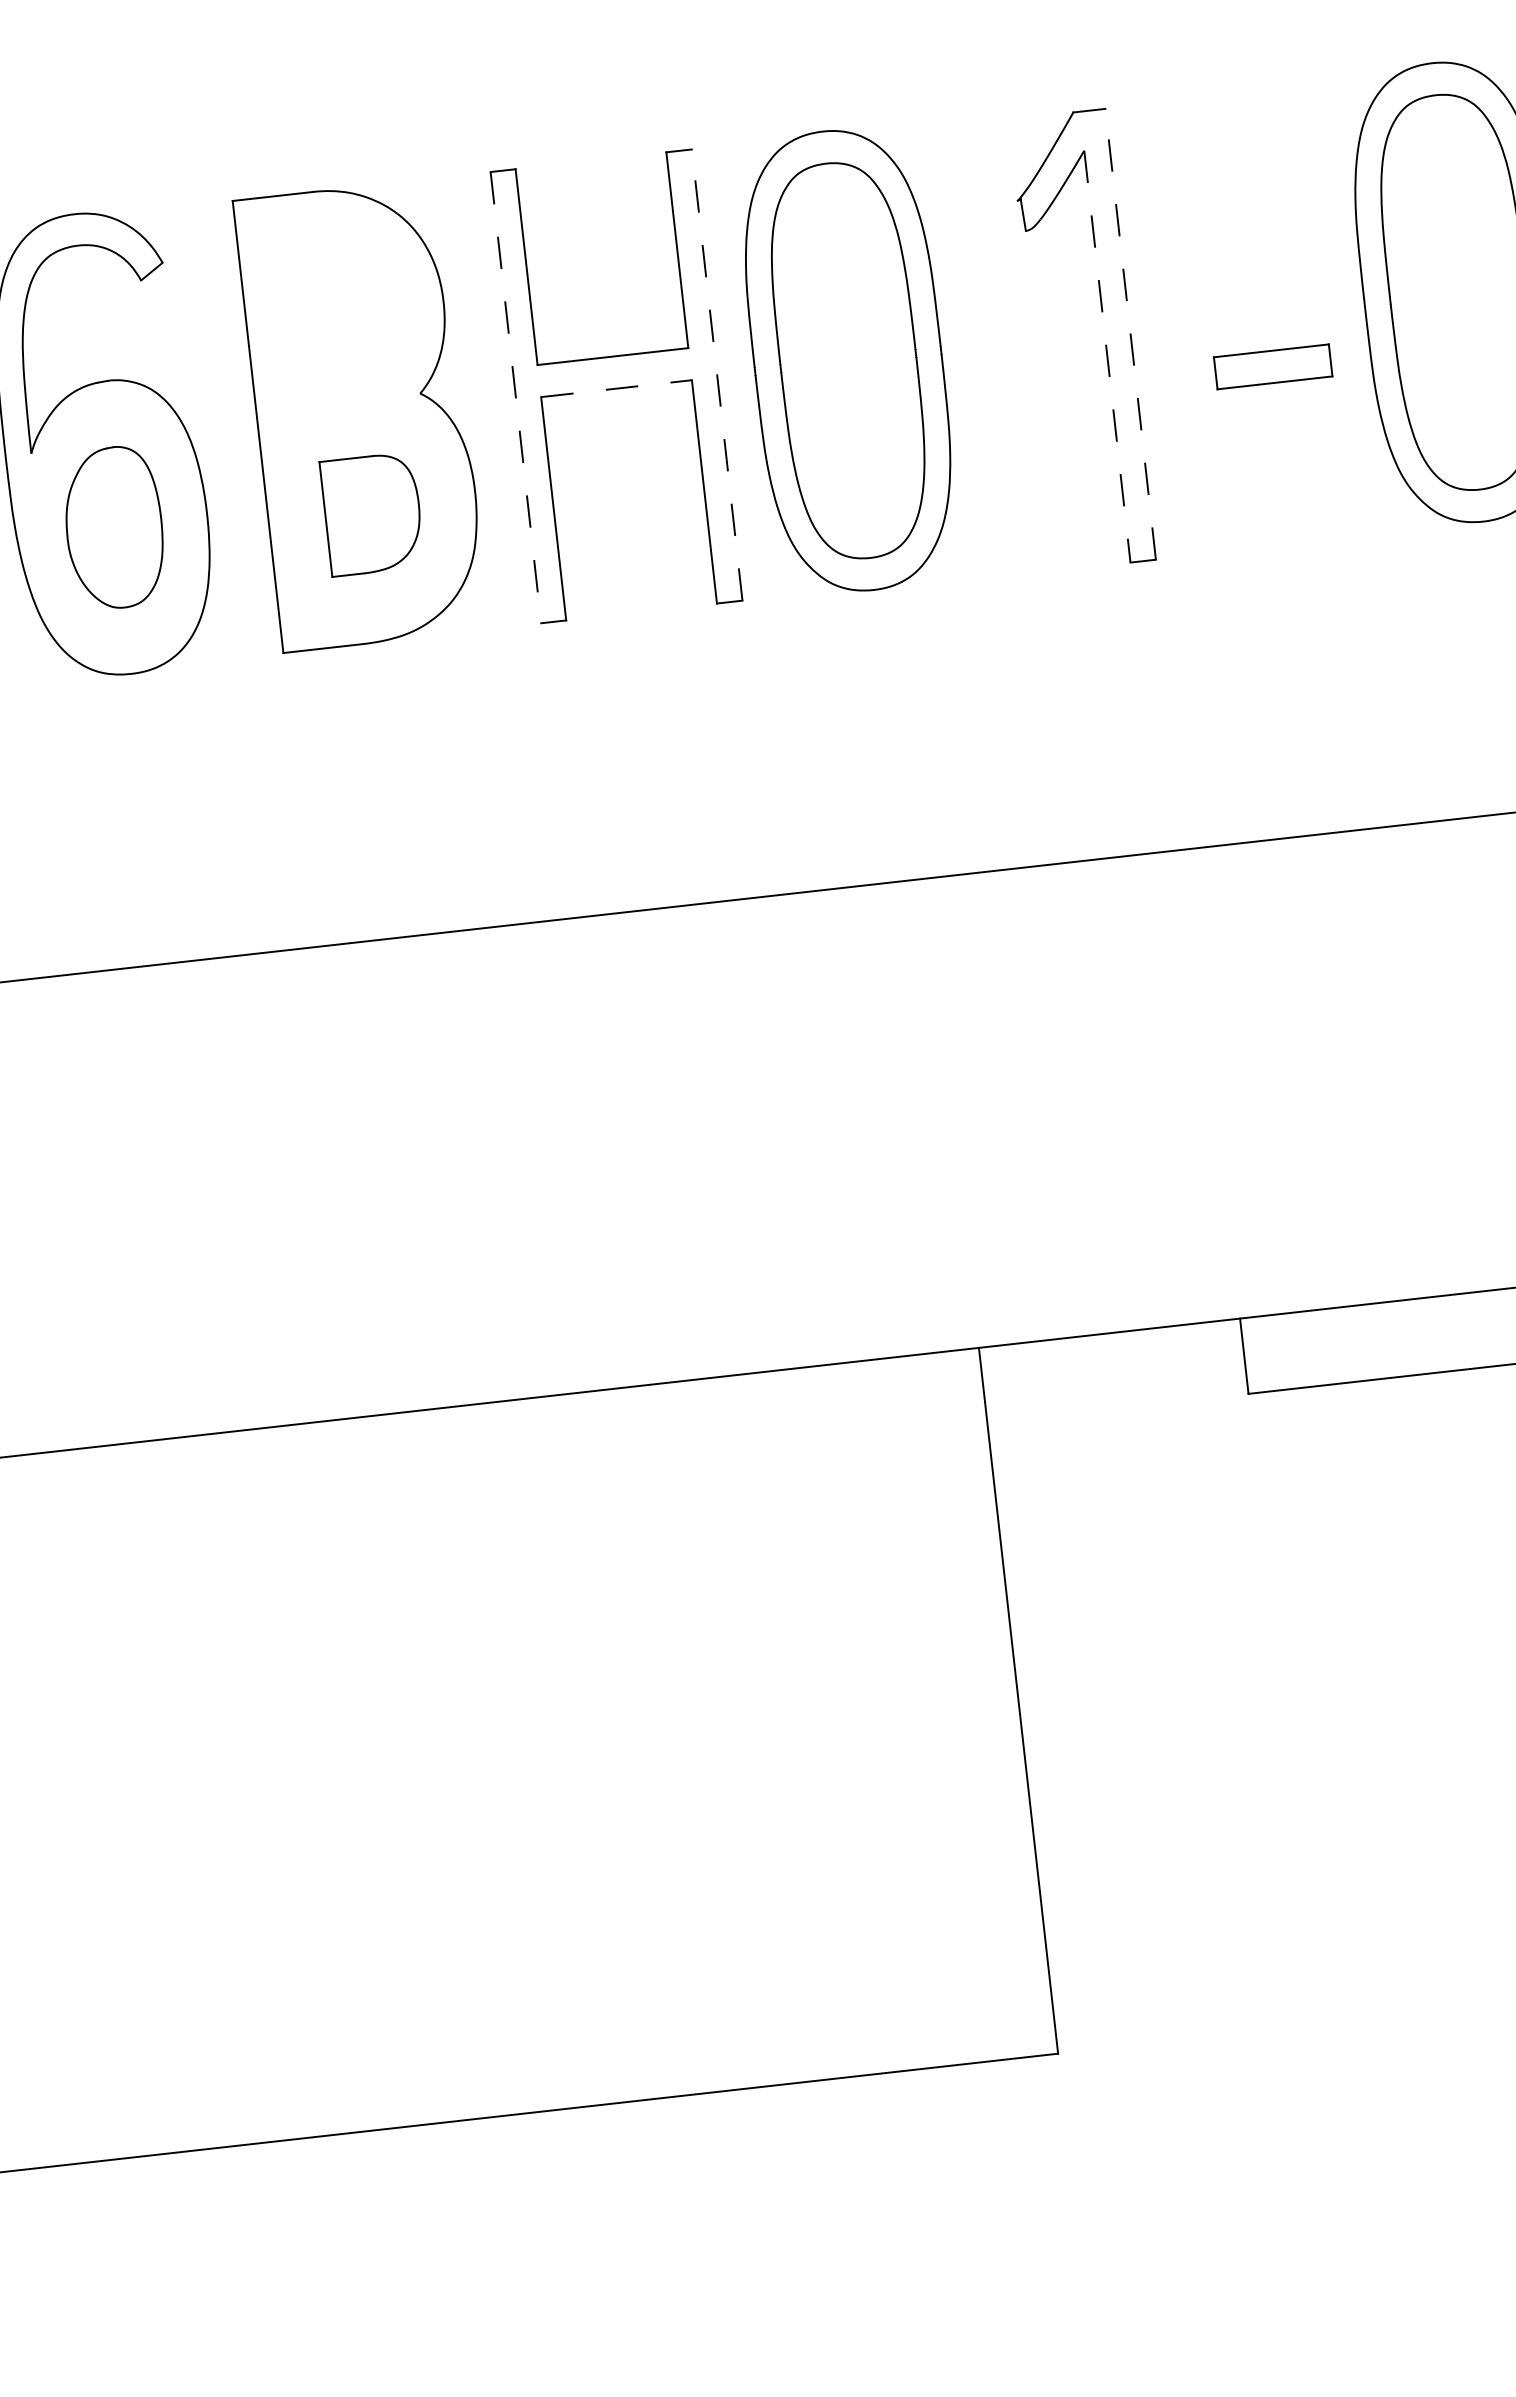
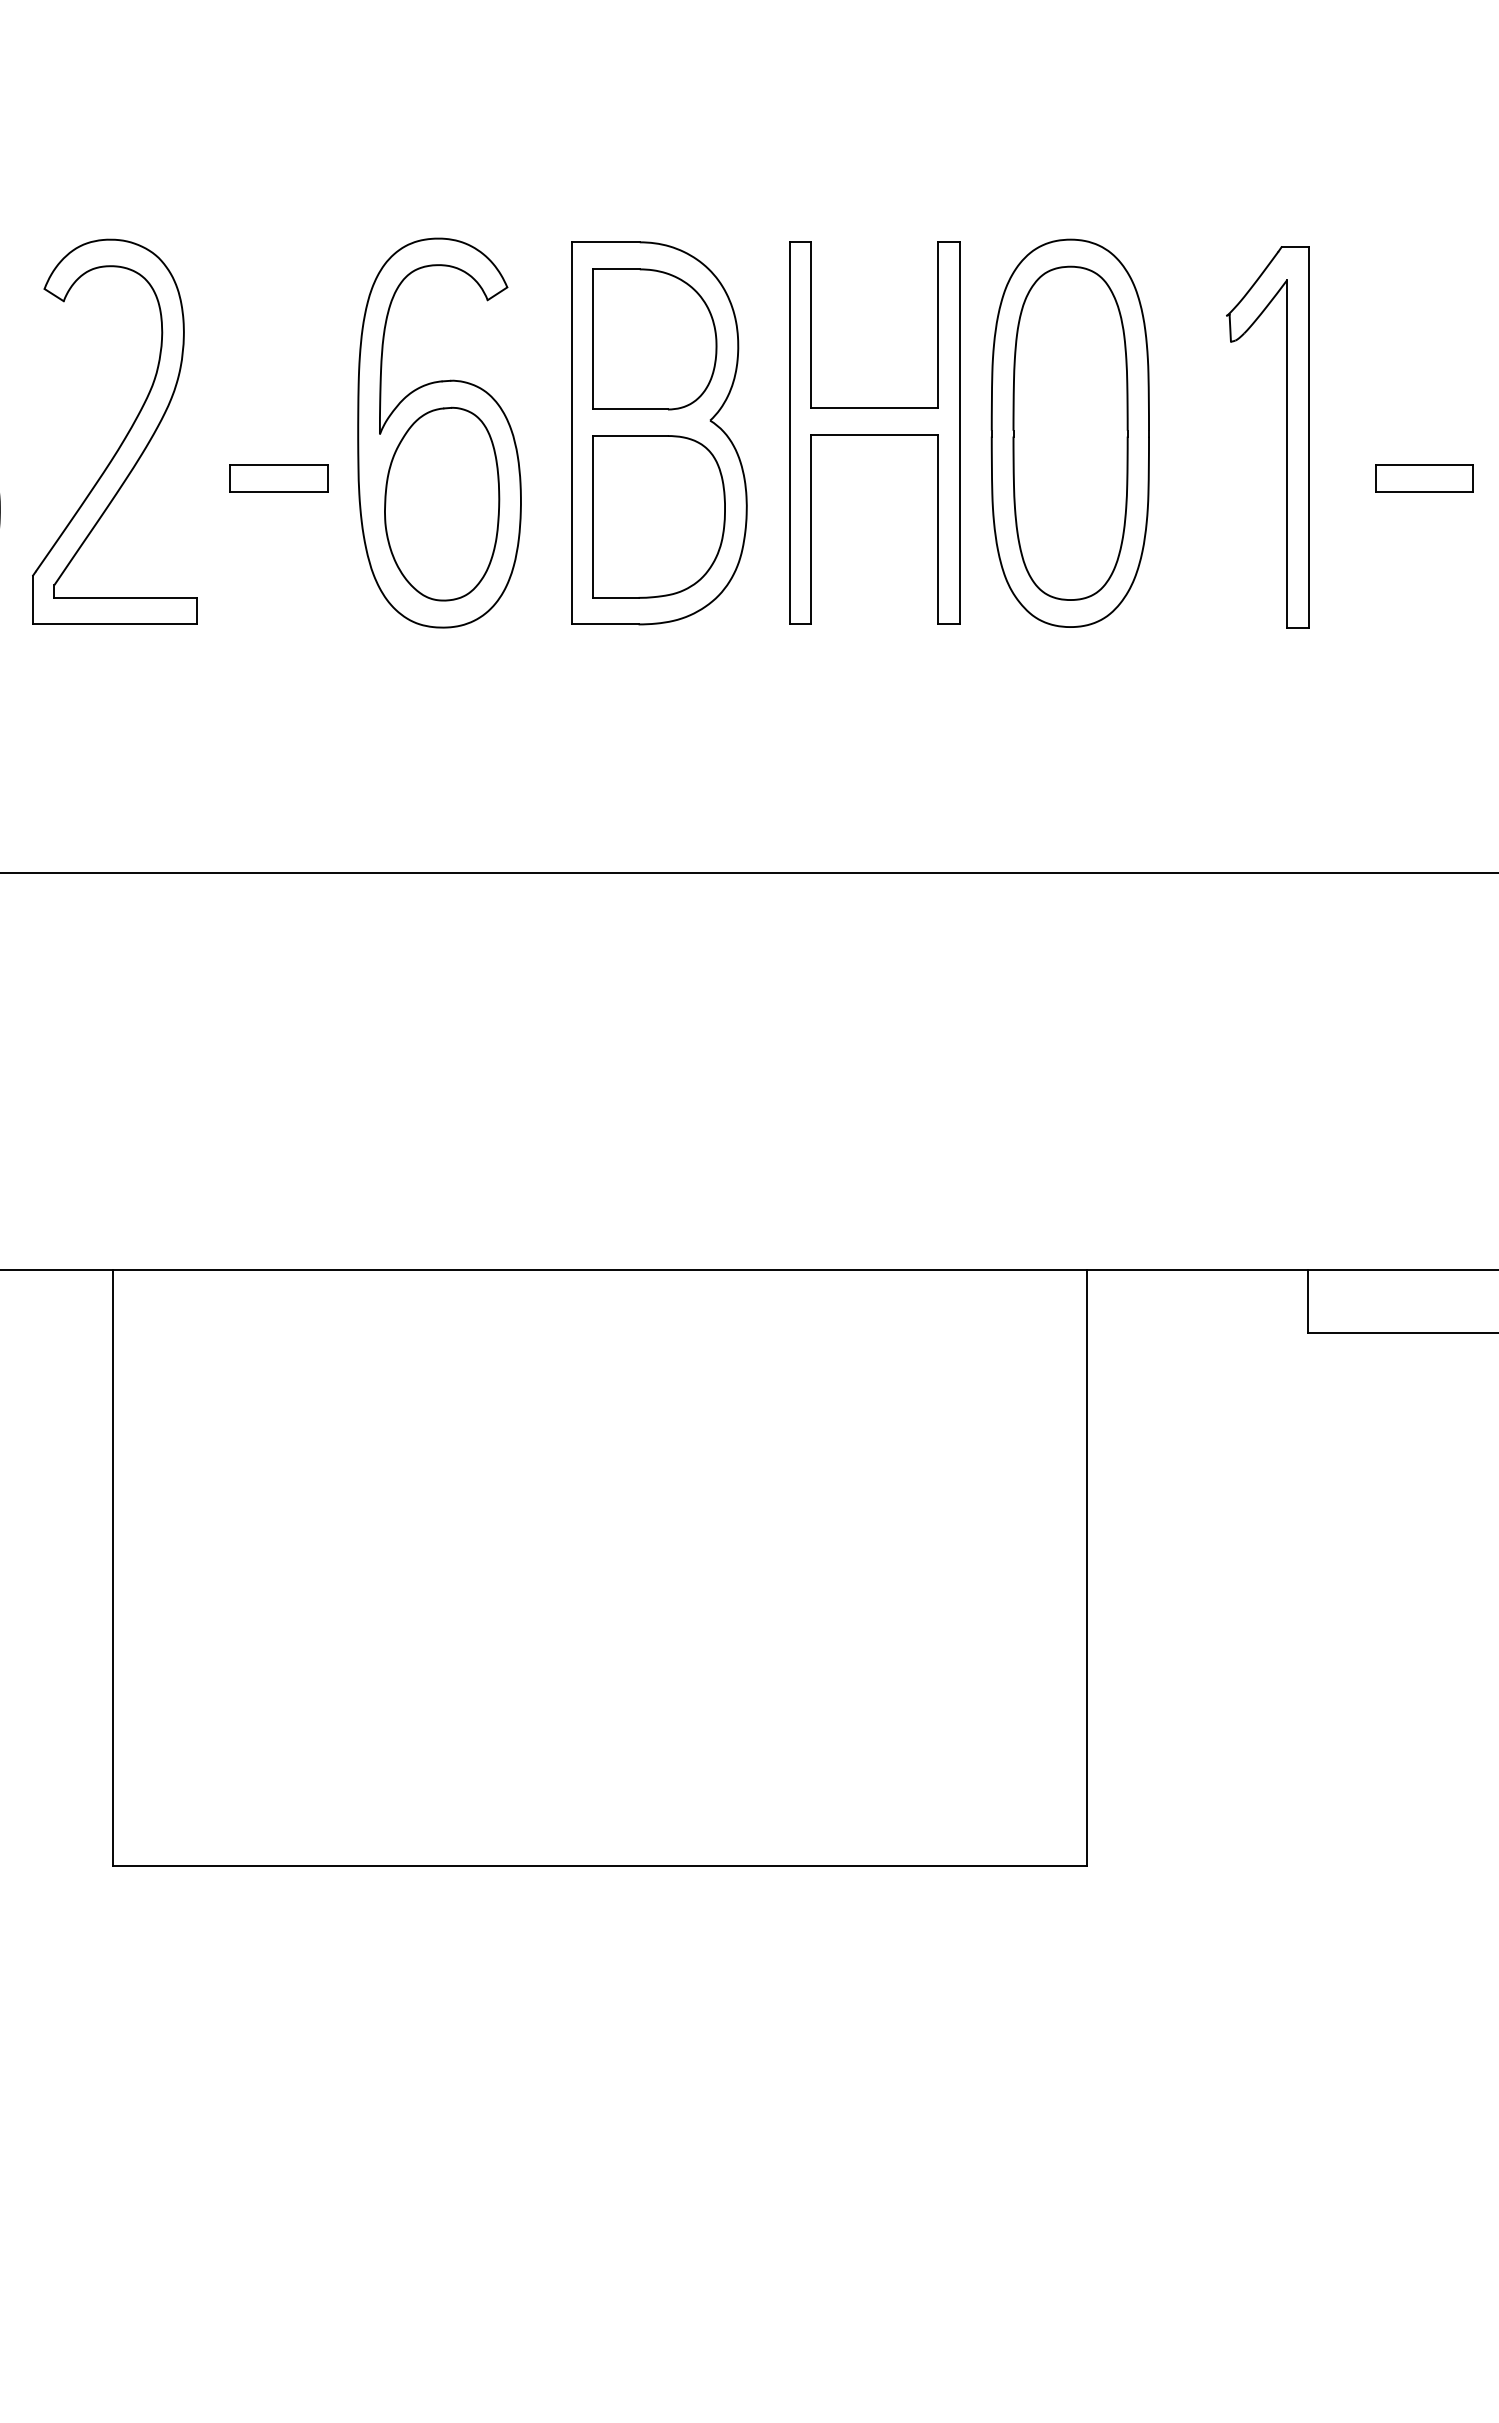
part: (343, 304) -> (654, 339), added
line: (1130, 334) -> (1308, 437), dashed -> solid
line: (1107, 356) -> (1287, 454), dashed -> solid
line: (716, 375) -> (959, 433), dashed -> solid
line: (616, 388) -> (874, 434), dashed -> solid
line: (515, 398) -> (789, 433), dashed -> solid
part: (371, 513) -> (658, 516), size x1.67
part: (114, 527) -> (442, 503), size x1.43

